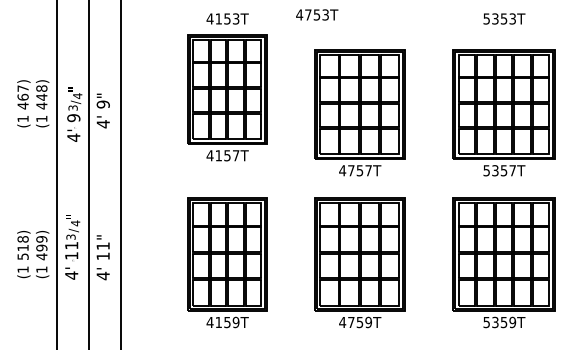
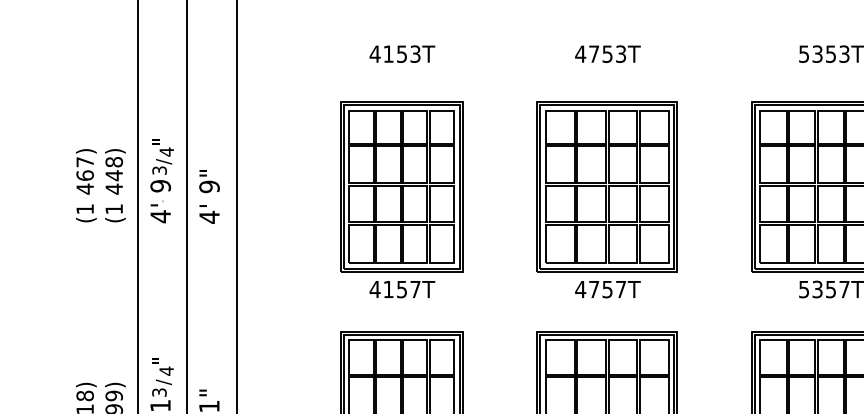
text: (317, 14) -> (608, 53), moved
part: (227, 97) -> (402, 199), moved
part: (74, 114) -> (161, 180), moved

